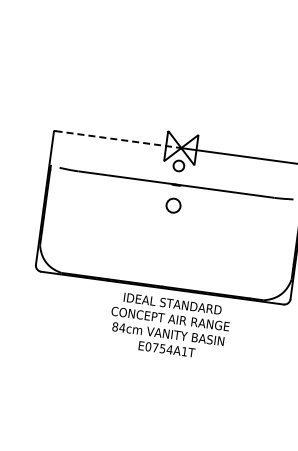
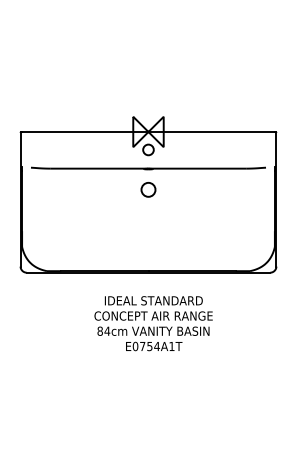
line: (118, 139) -> (85, 131), dashed -> solid
text: (169, 326) -> (153, 323), moved

